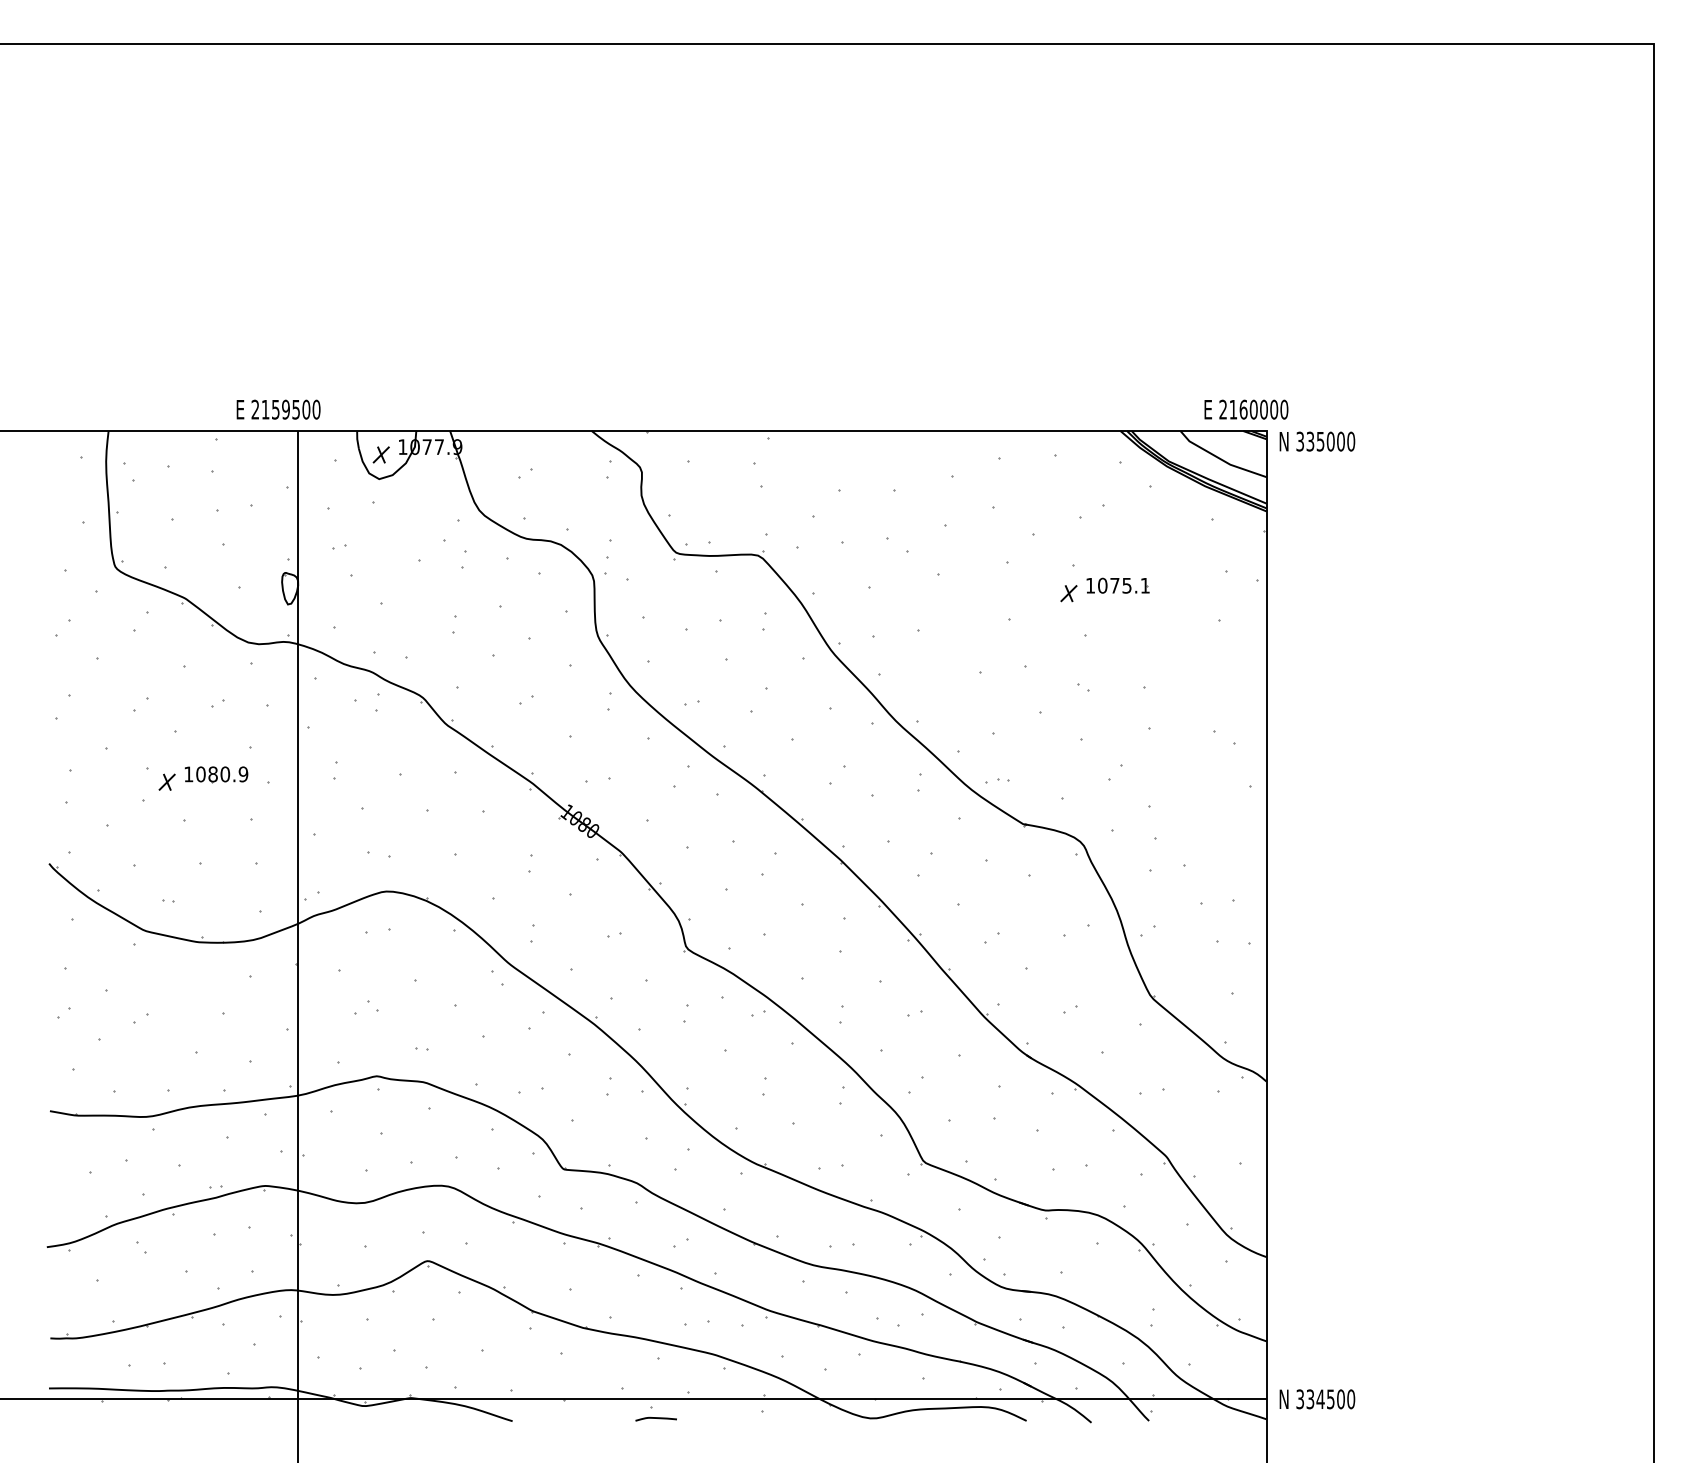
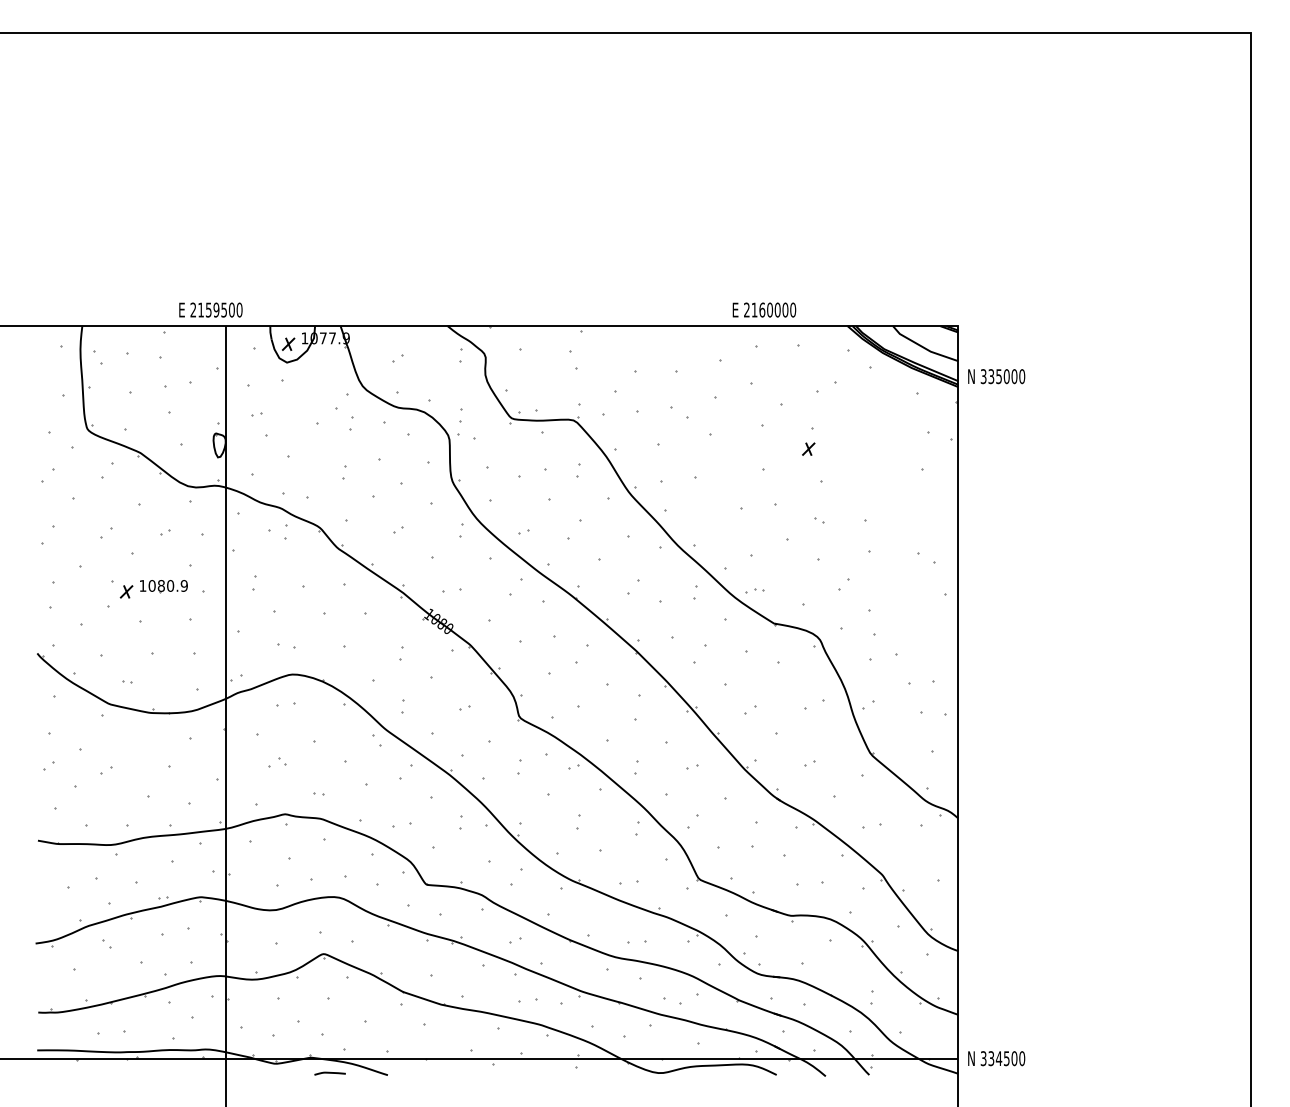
text: (1246, 409) -> (764, 309), moved
text: (1317, 441) -> (996, 376), moved
part: (1117, 585) -> (845, 443), removed
curve: (655, 1418) -> (329, 1073), moved

